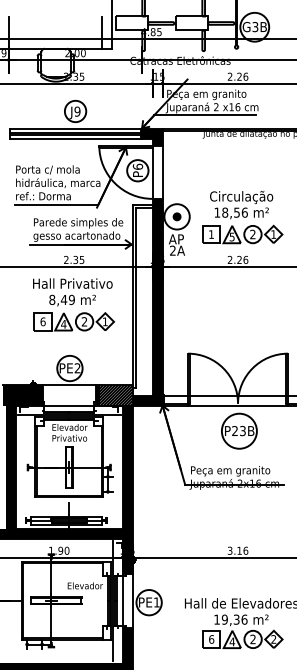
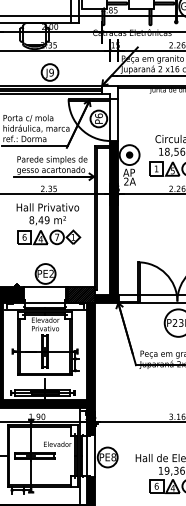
fill: (152, 136) -> (110, 92), removed
text: (84, 321) -> (57, 237), 2 -> 7
text: (156, 602) -> (113, 457), PE1 -> PE8

